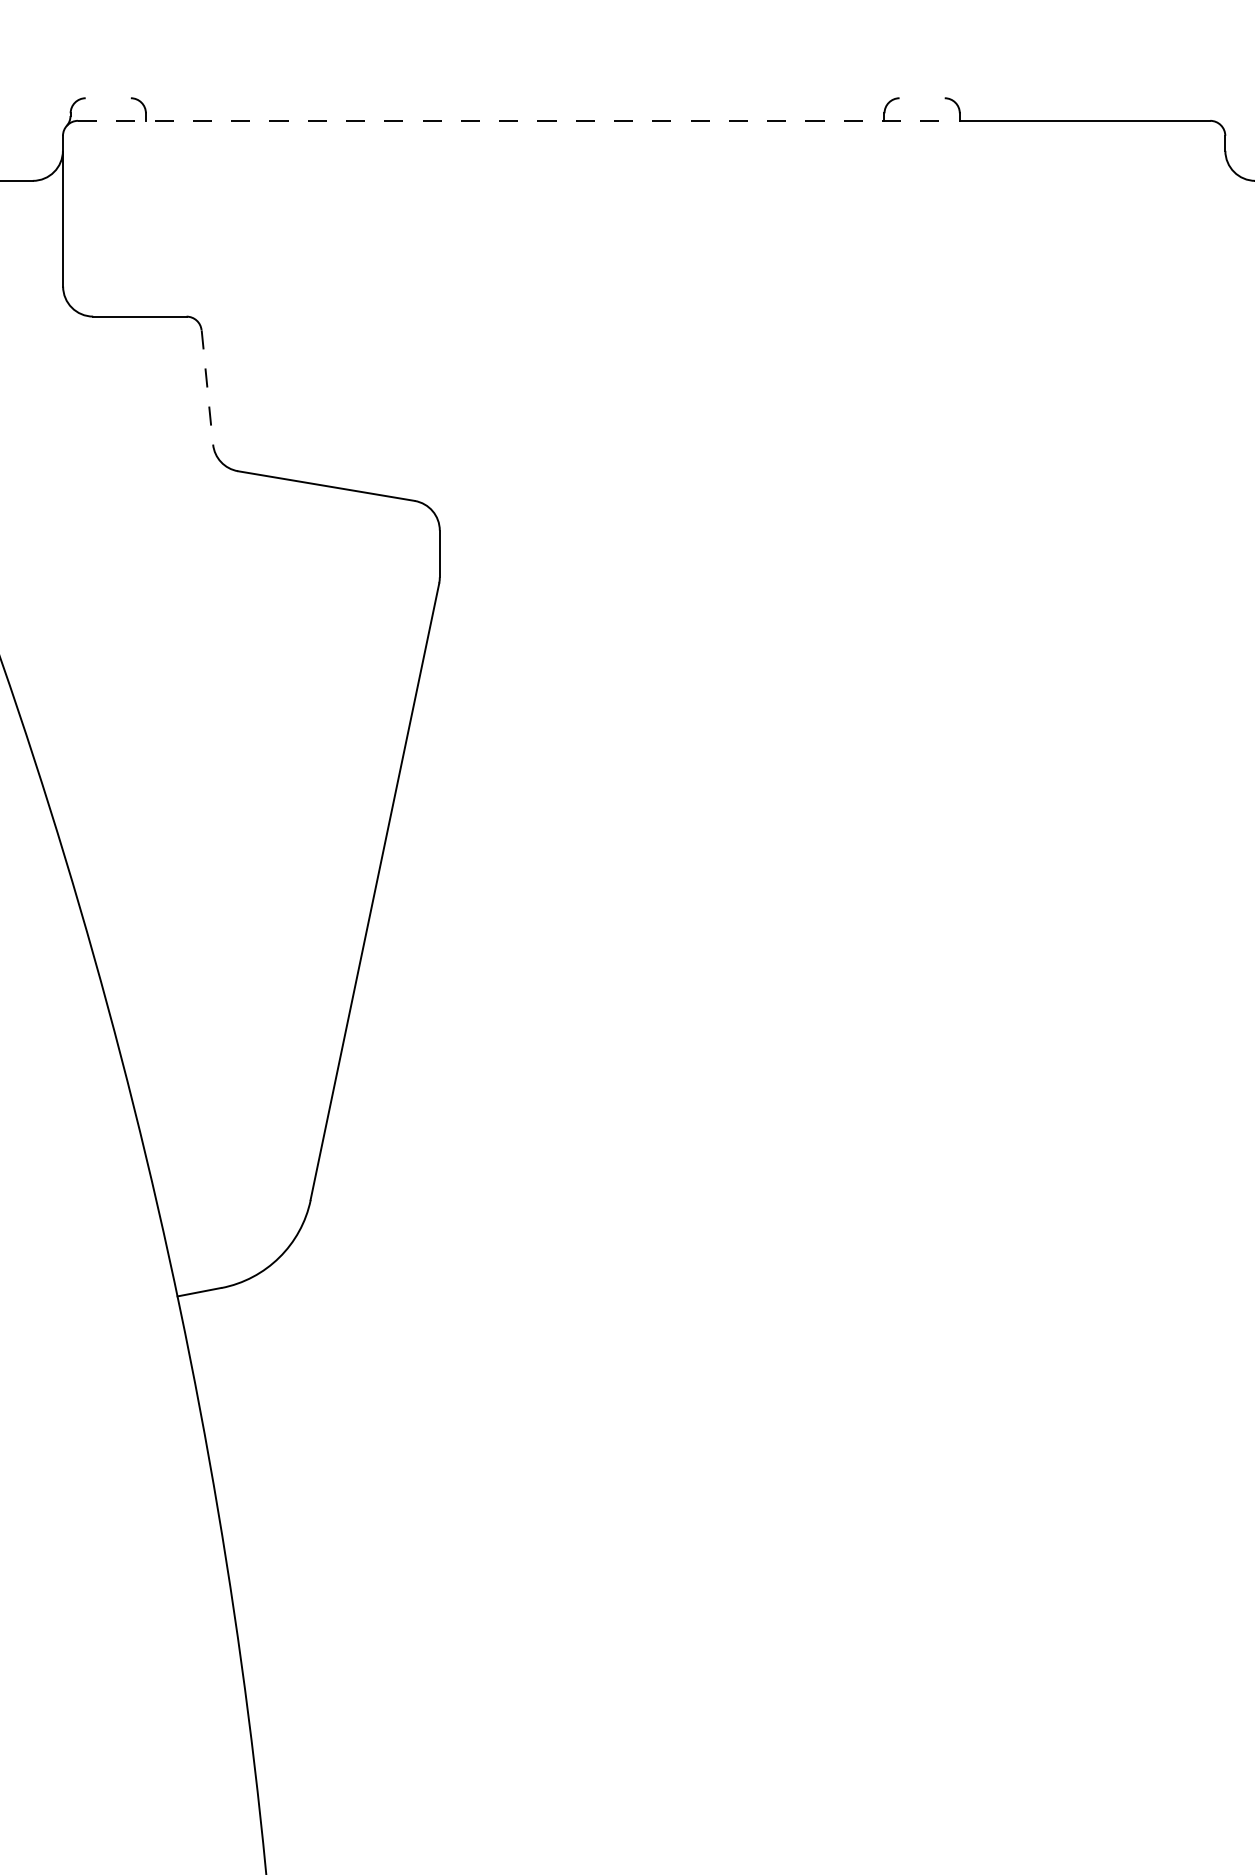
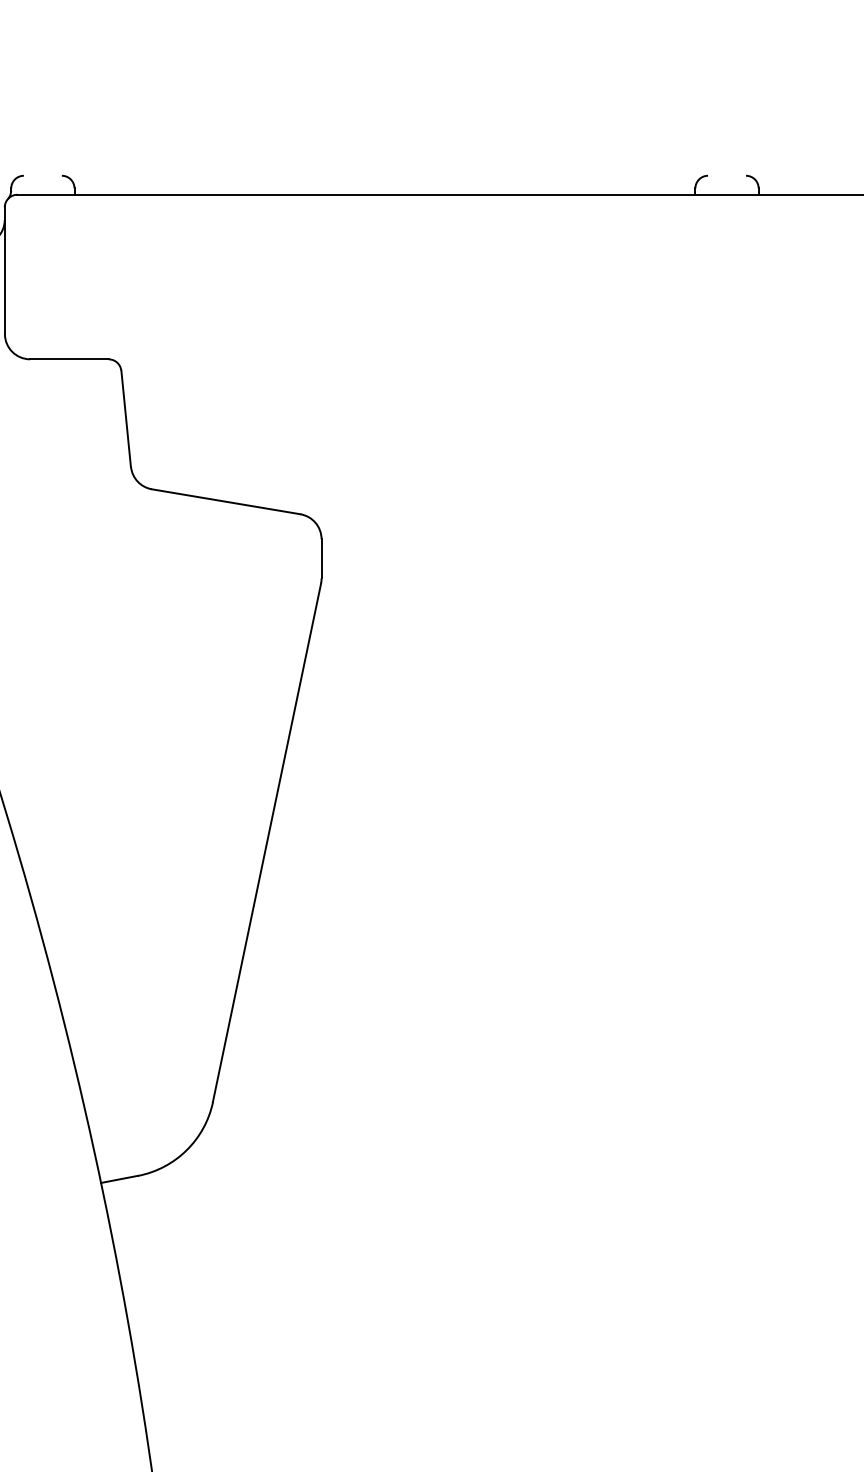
line: (518, 120) -> (387, 194), dashed -> solid
line: (207, 387) -> (126, 418), dashed -> solid

